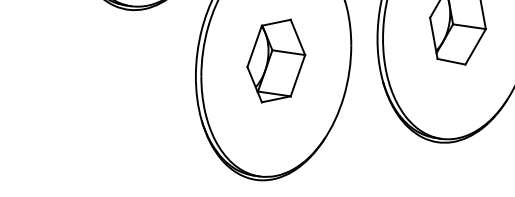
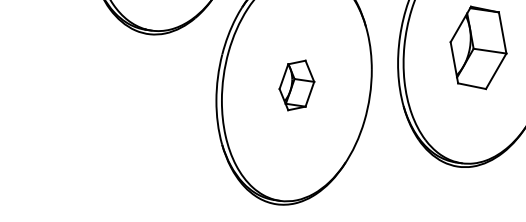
part: (275, 61) -> (296, 85), size x0.6

